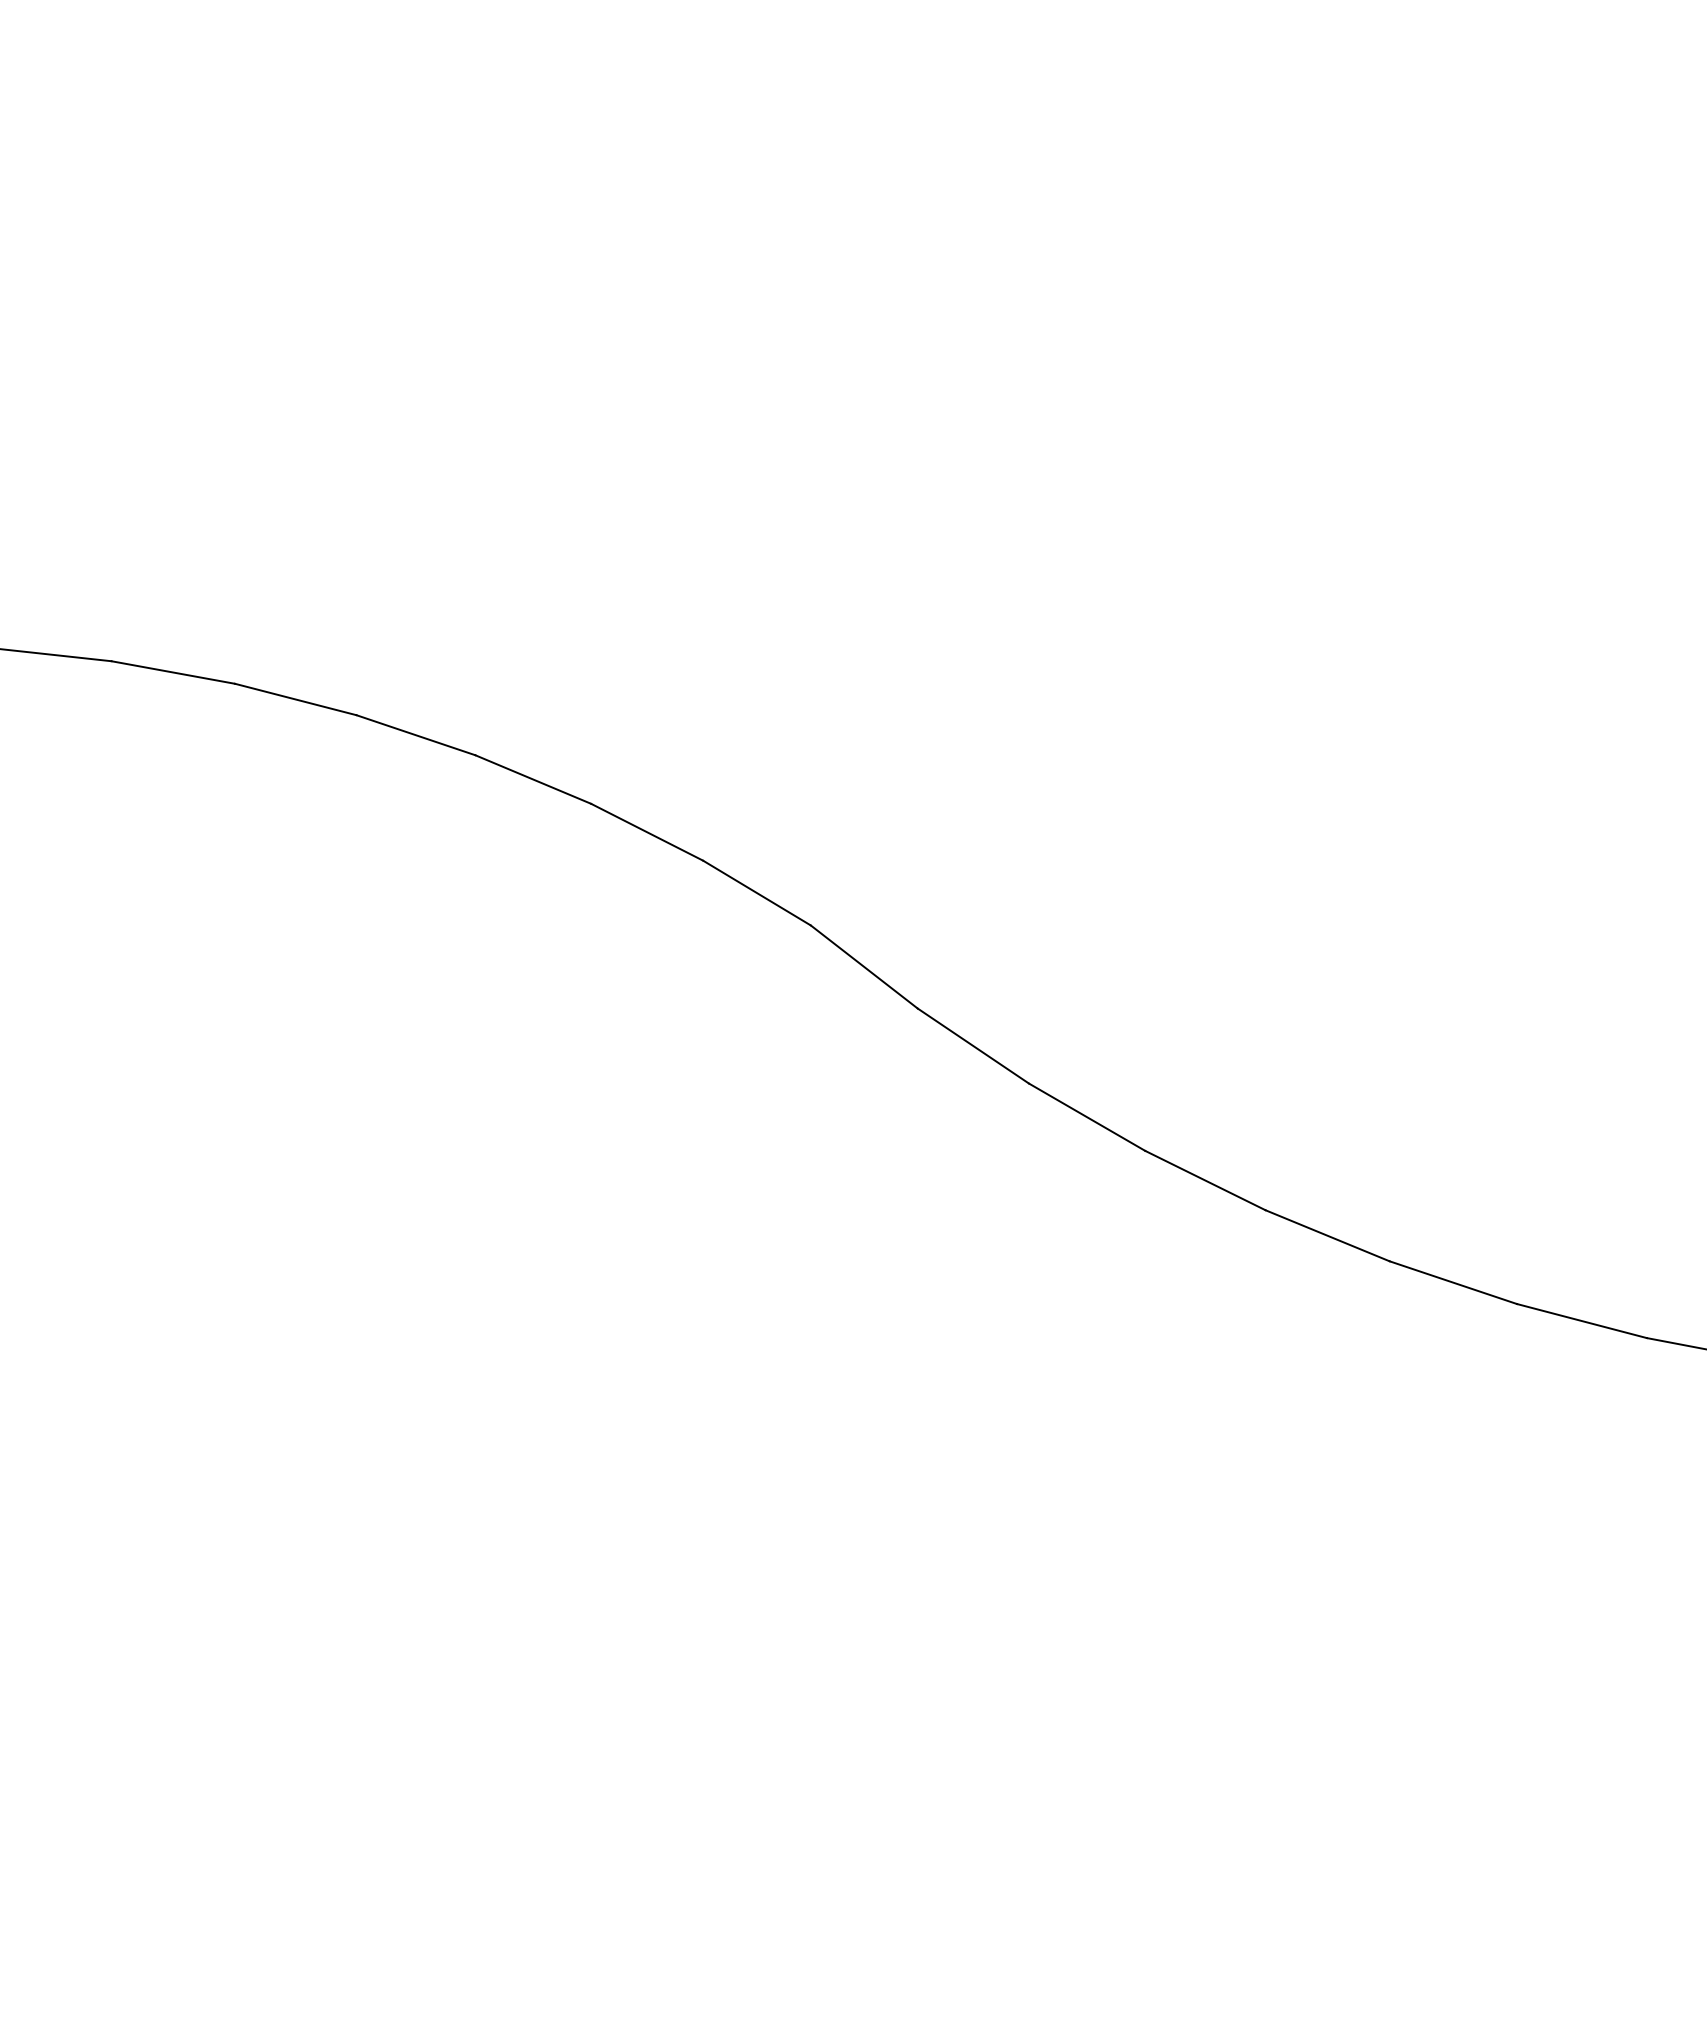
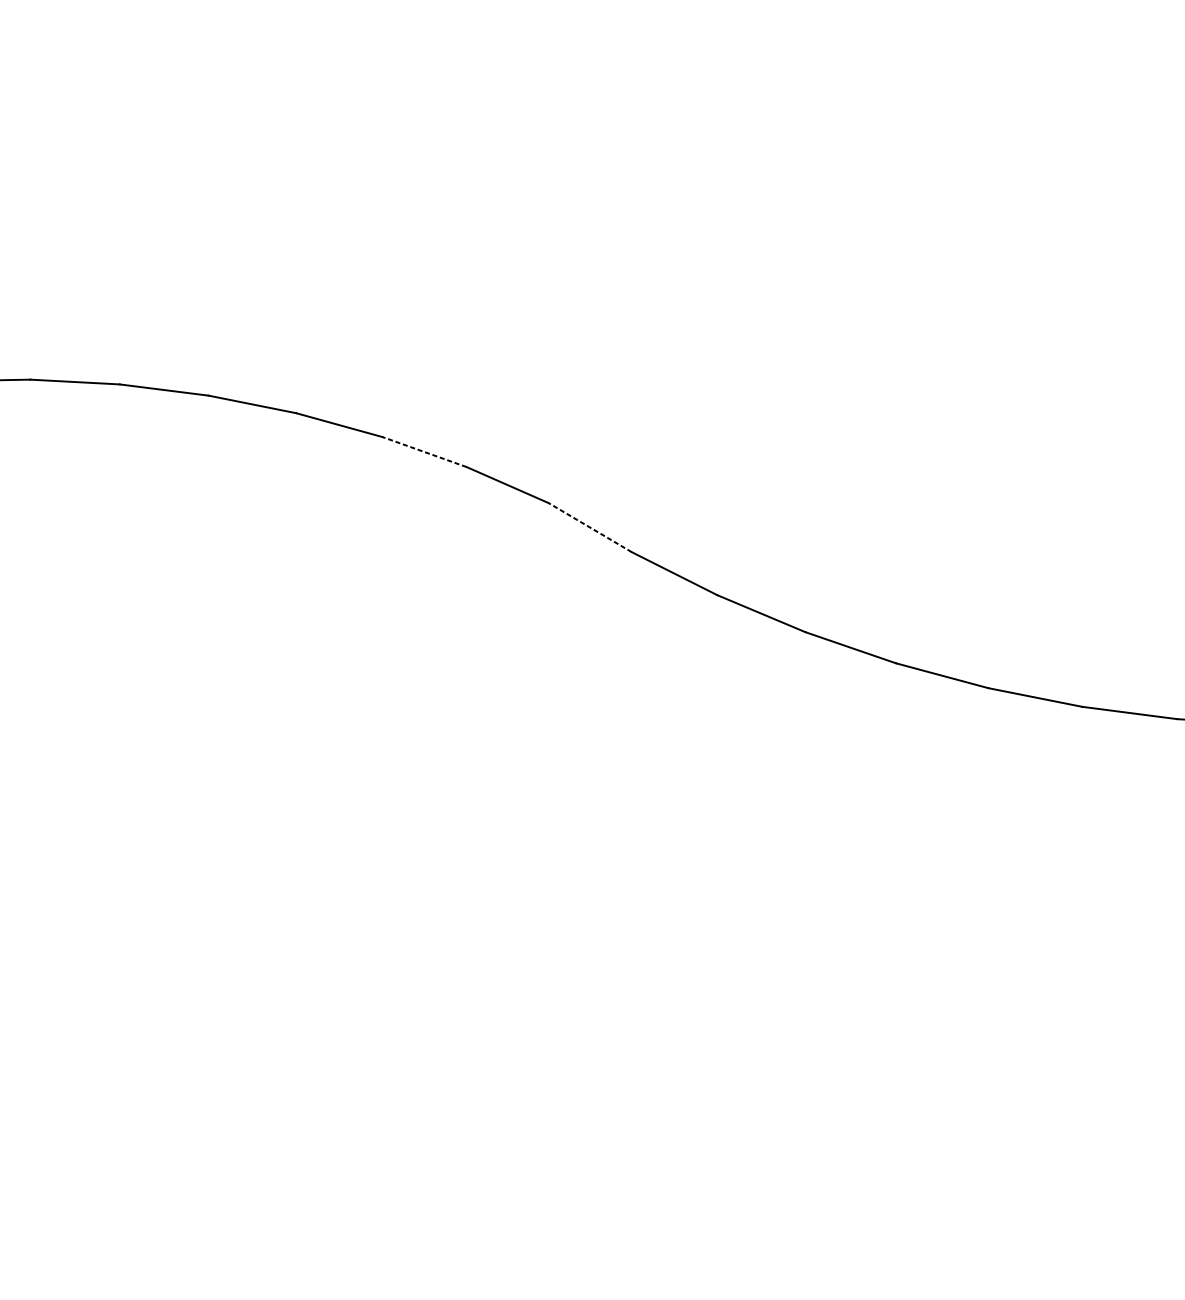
line: (647, 832) -> (424, 452), solid -> dashed
line: (864, 966) -> (590, 527), solid -> dashed

